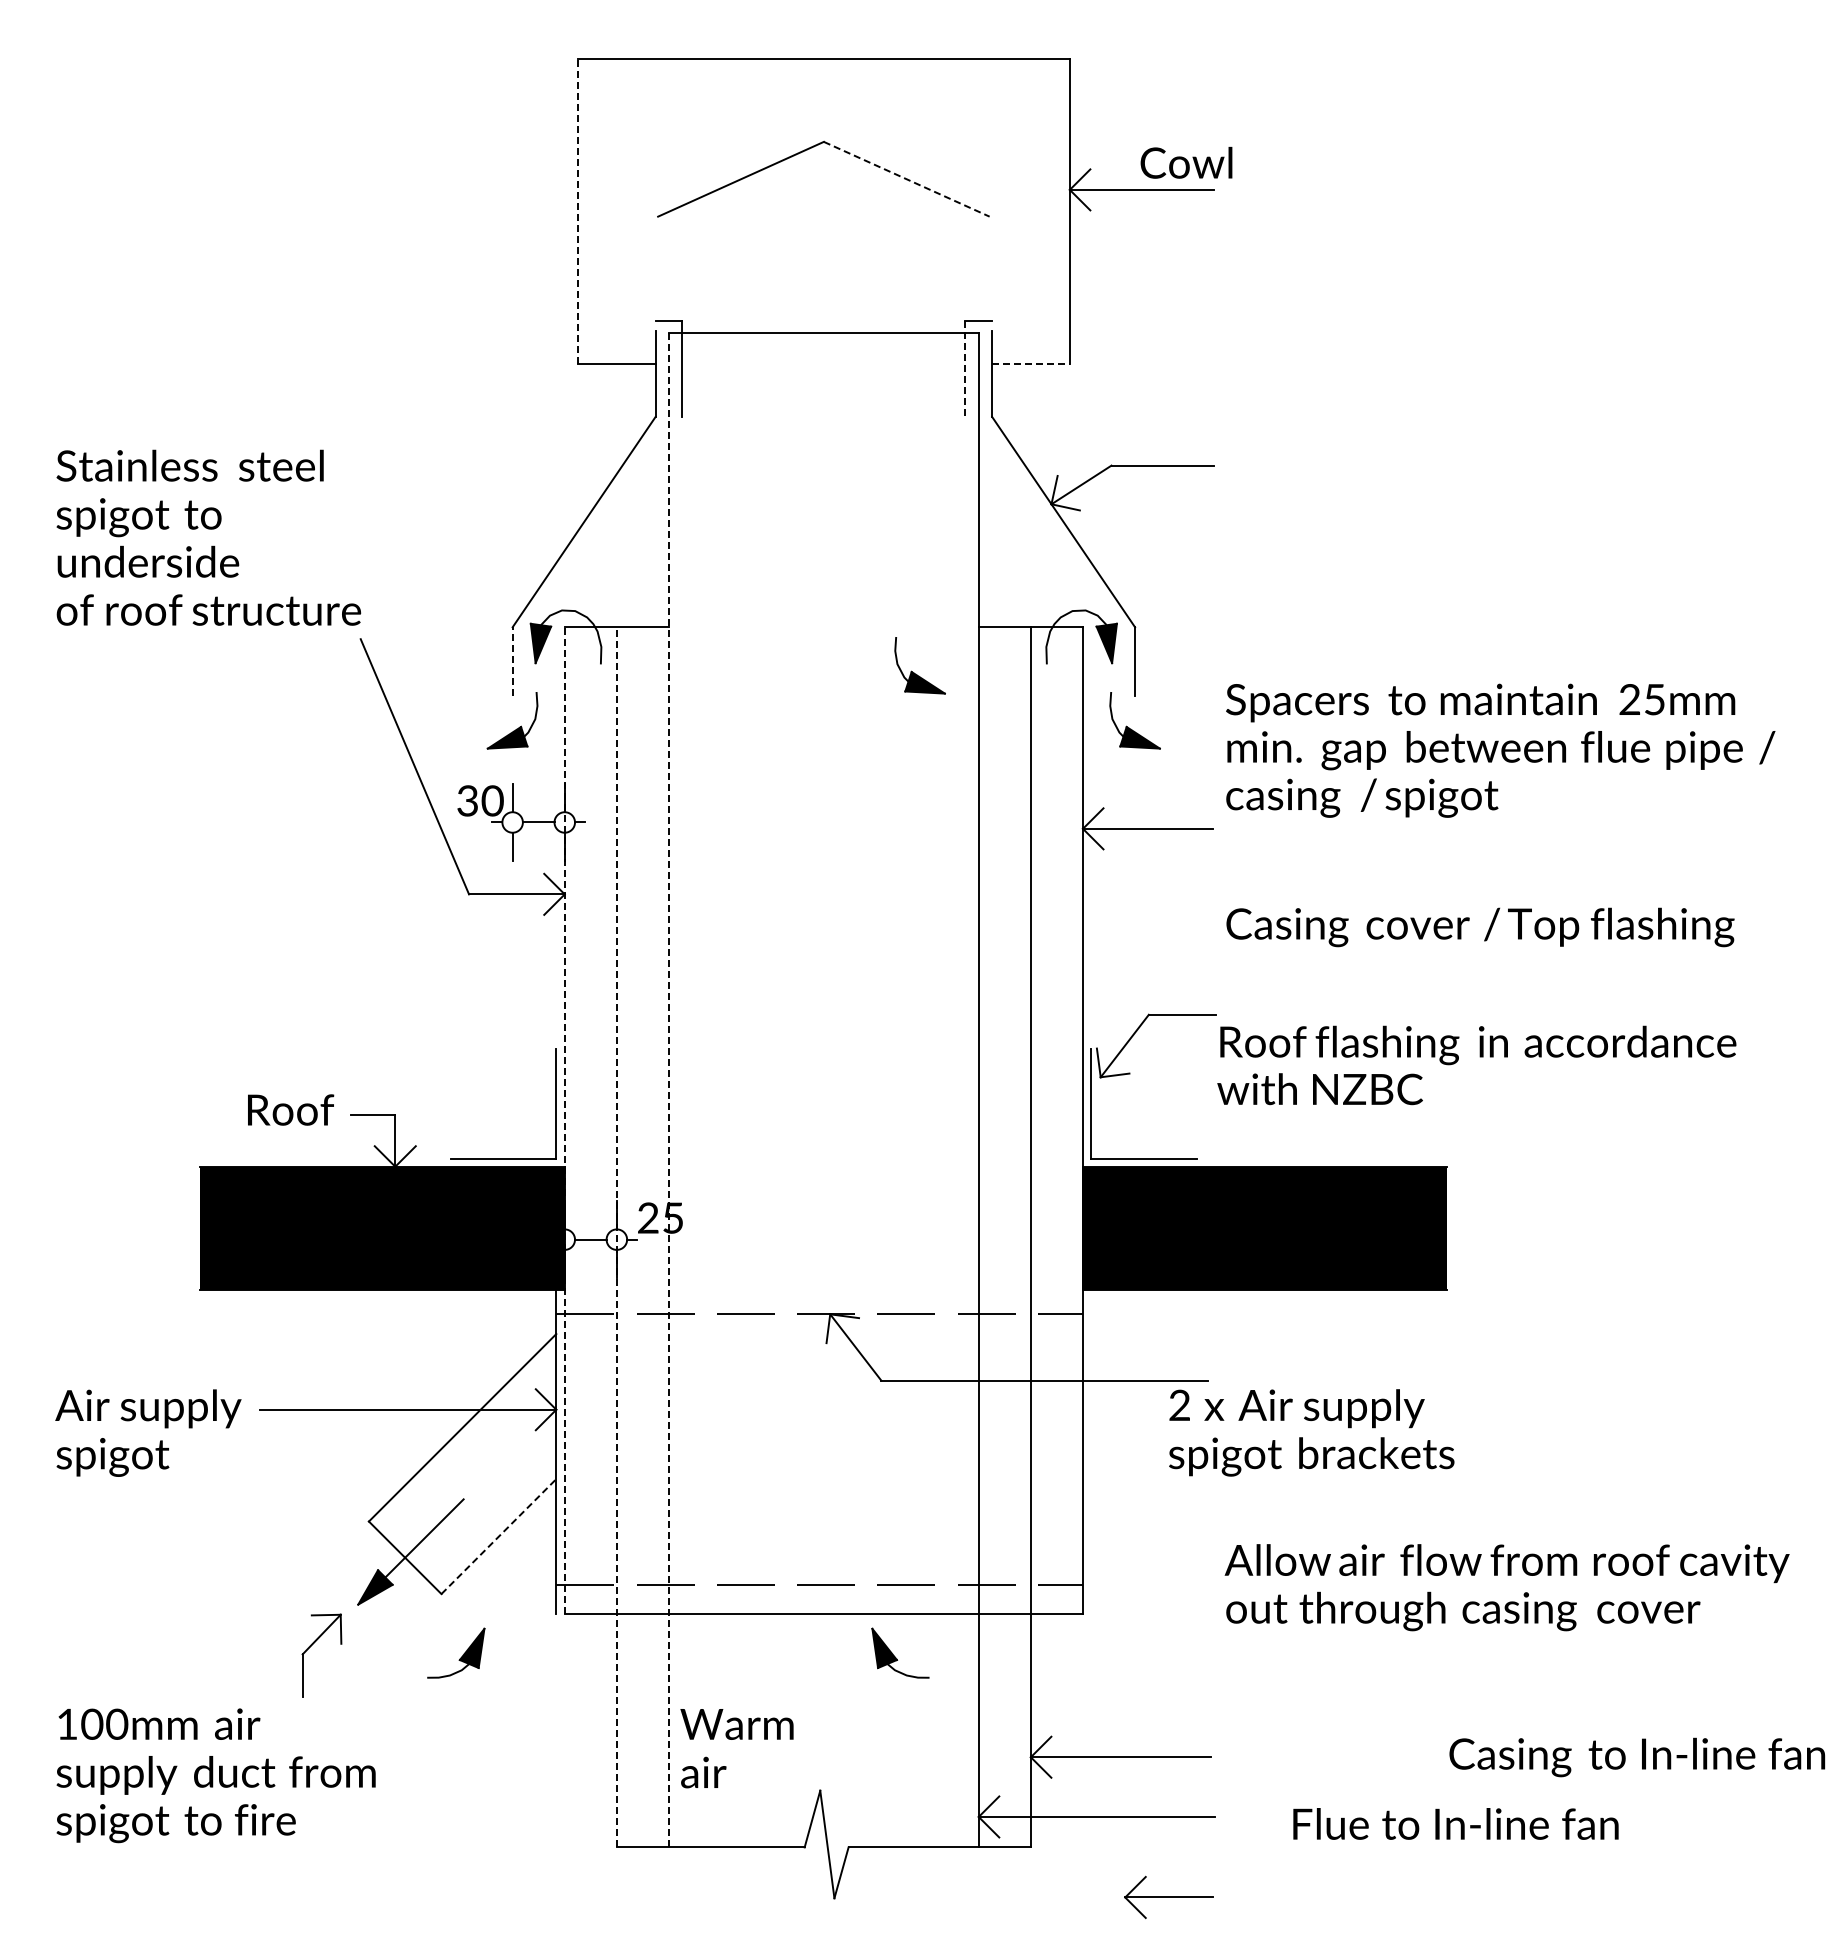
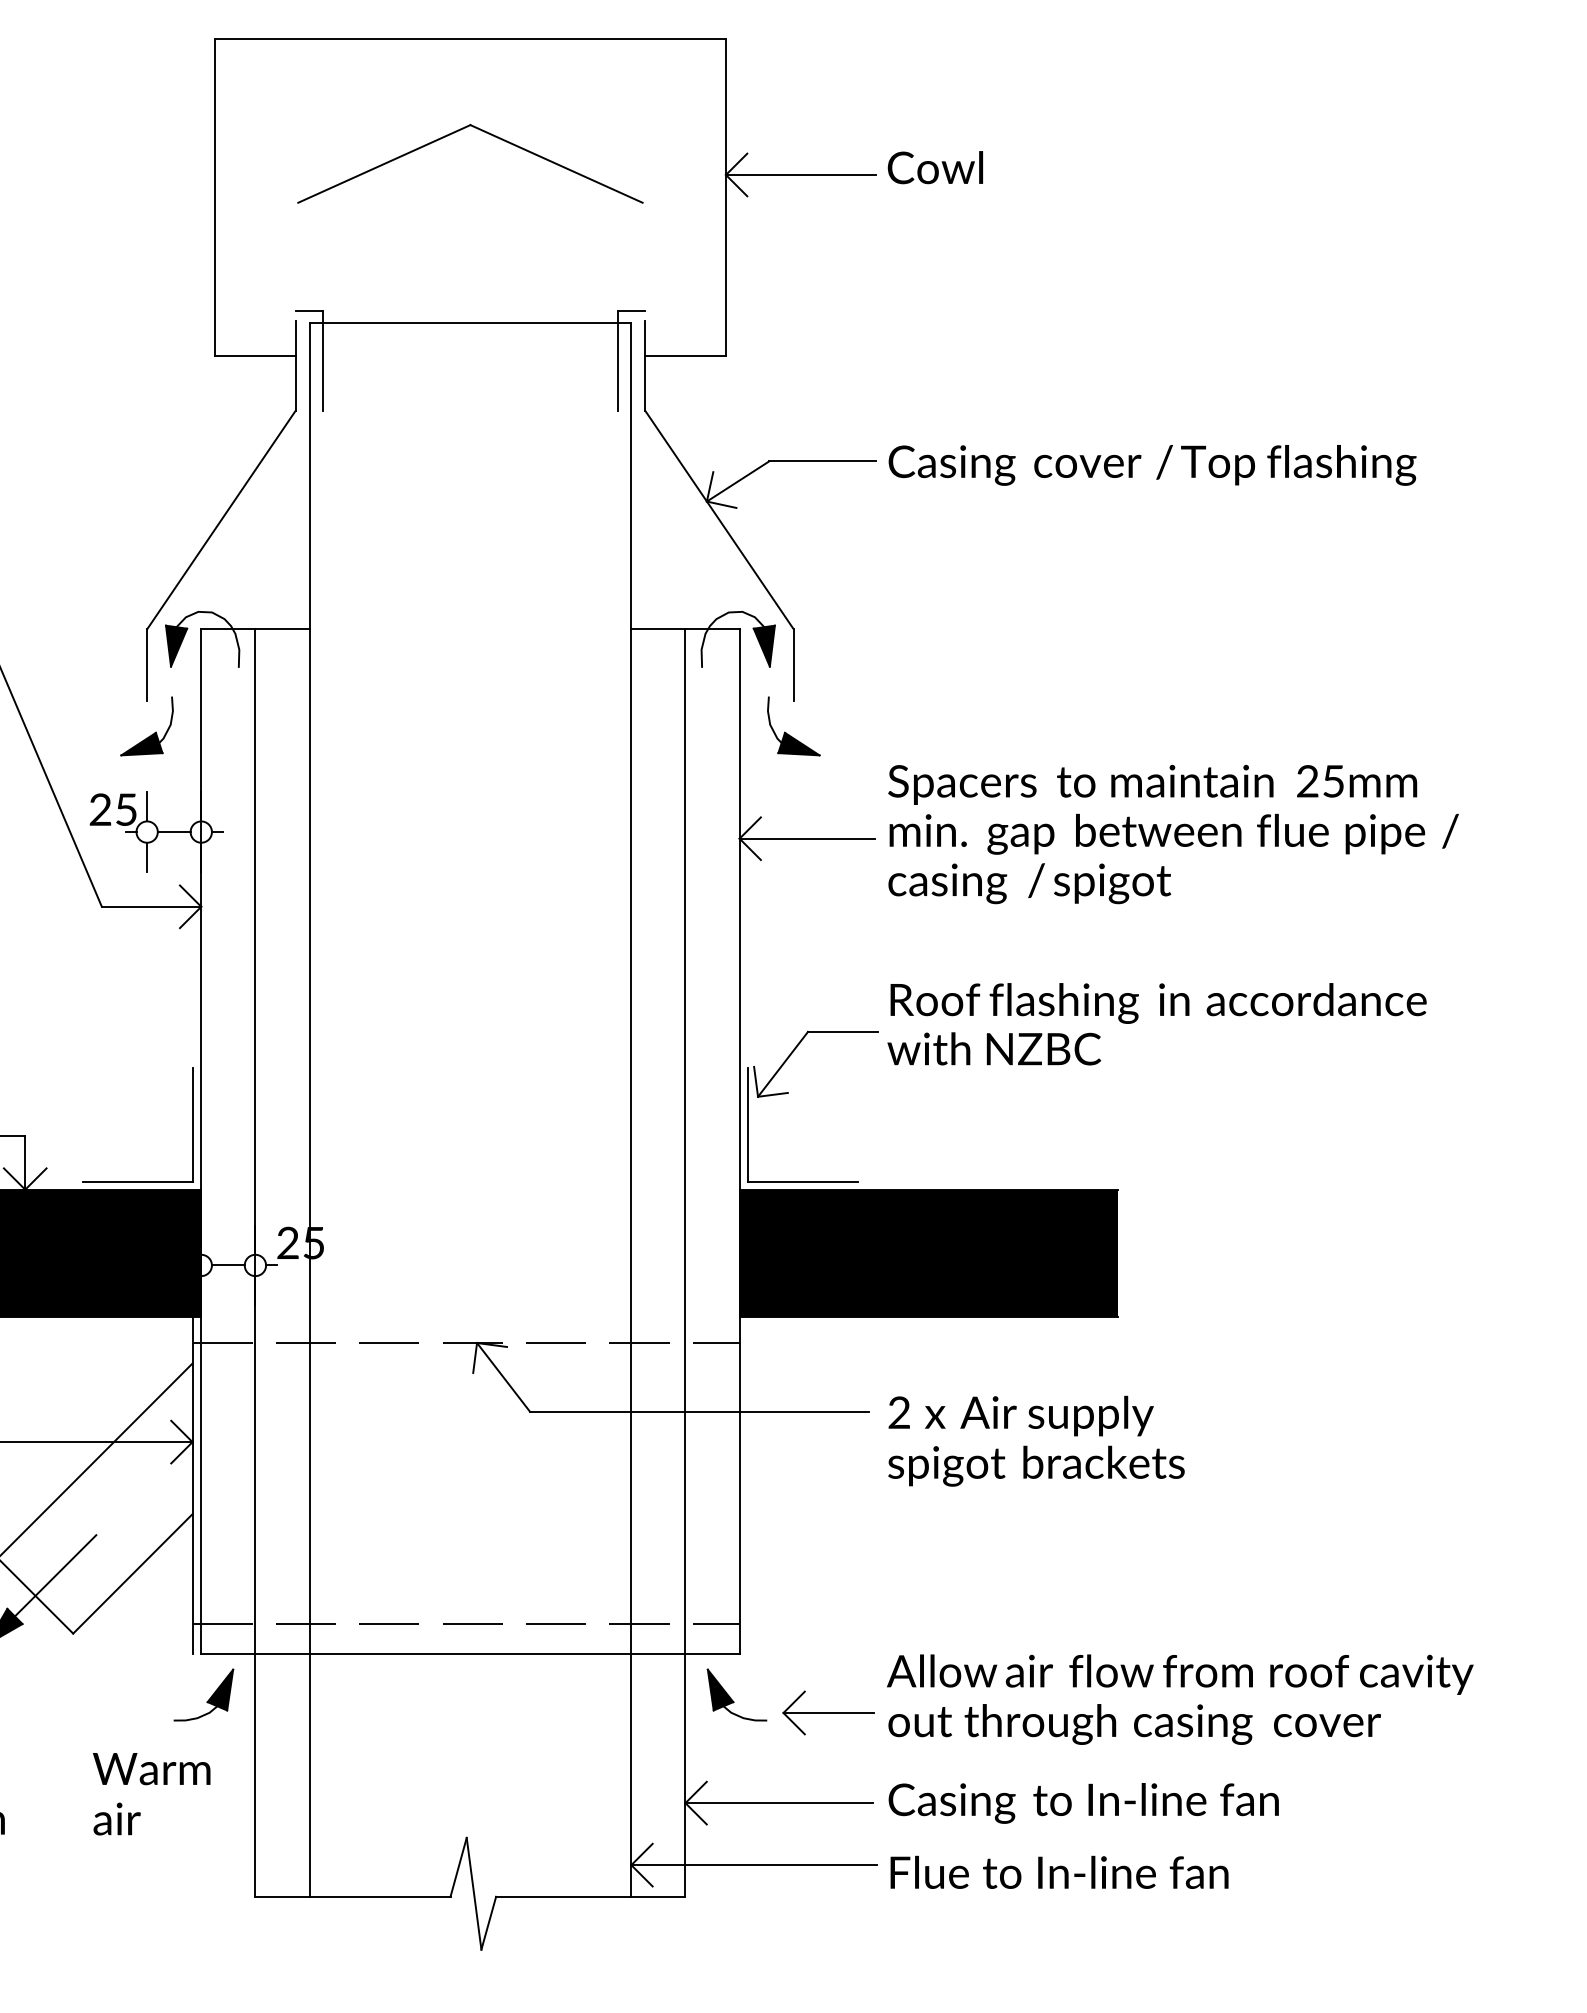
text: (1186, 162) -> (935, 167), moved
line: (906, 179) -> (556, 164), dashed -> solid
line: (577, 211) -> (214, 197), dashed -> solid
line: (1031, 363) -> (686, 355), dashed -> solid
line: (965, 369) -> (617, 361), dashed -> solid
line: (512, 661) -> (147, 664), dashed -> solid
part: (914, 672) -> (564, 676), removed
text: (1500, 750) -> (1173, 834), moved
text: (480, 800) -> (113, 809), 30 -> 25
text: (1480, 927) -> (1152, 465), moved
text: (1476, 1065) -> (1156, 1024), moved
line: (668, 1089) -> (309, 1109), dashed -> solid
line: (564, 1119) -> (201, 1140), dashed -> solid
line: (616, 1236) -> (255, 1262), dashed -> solid
text: (1311, 1432) -> (1036, 1440), moved
line: (499, 1536) -> (133, 1573), dashed -> solid
text: (1506, 1587) -> (1179, 1699), moved
part: (461, 1656) -> (209, 1698), moved
part: (895, 1656) -> (731, 1698), moved
text: (736, 1748) -> (151, 1794), moved
text: (1637, 1757) -> (1084, 1803), moved
text: (1455, 1823) -> (1059, 1871), moved
part: (1168, 1897) -> (828, 1713), moved

